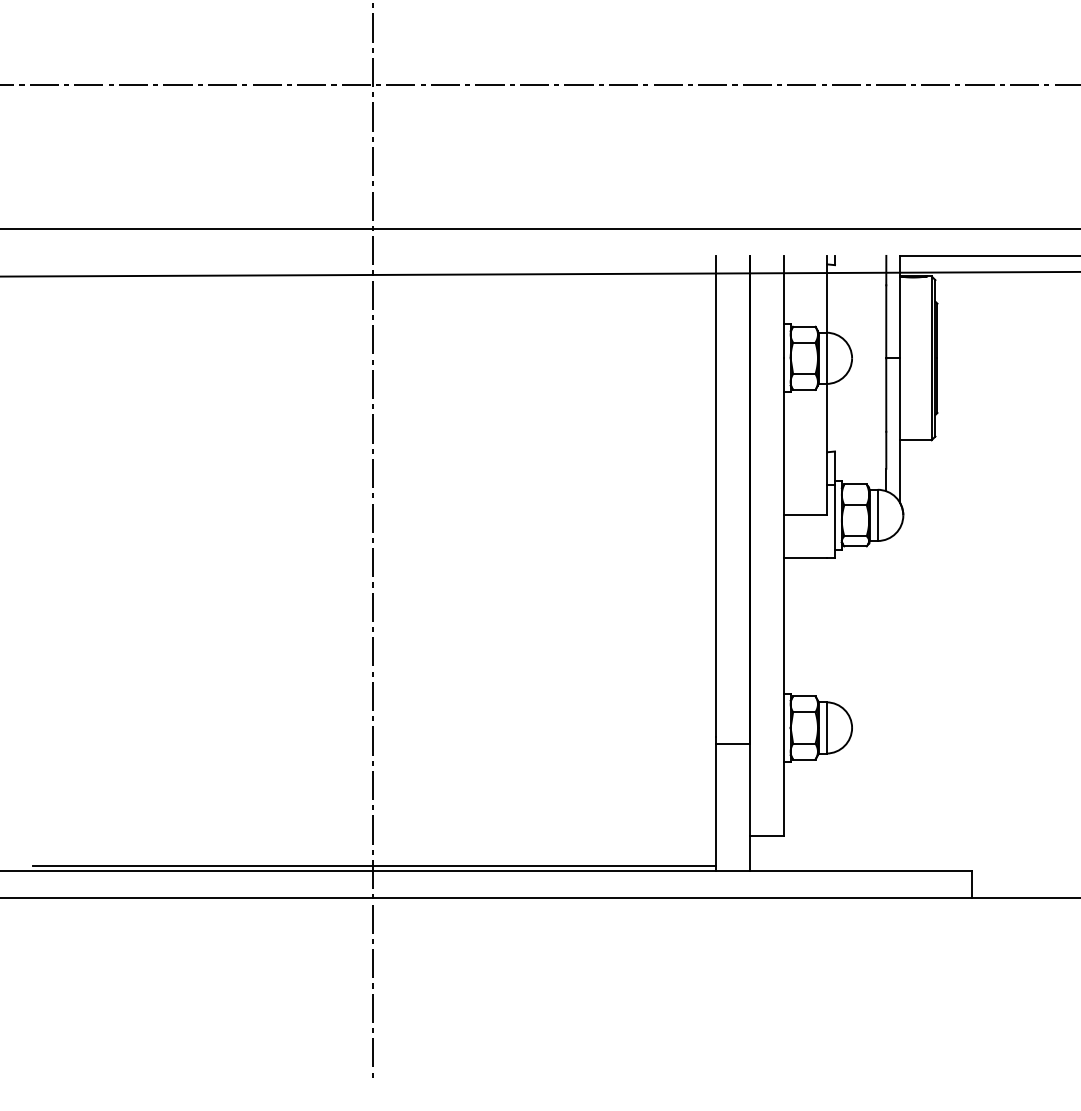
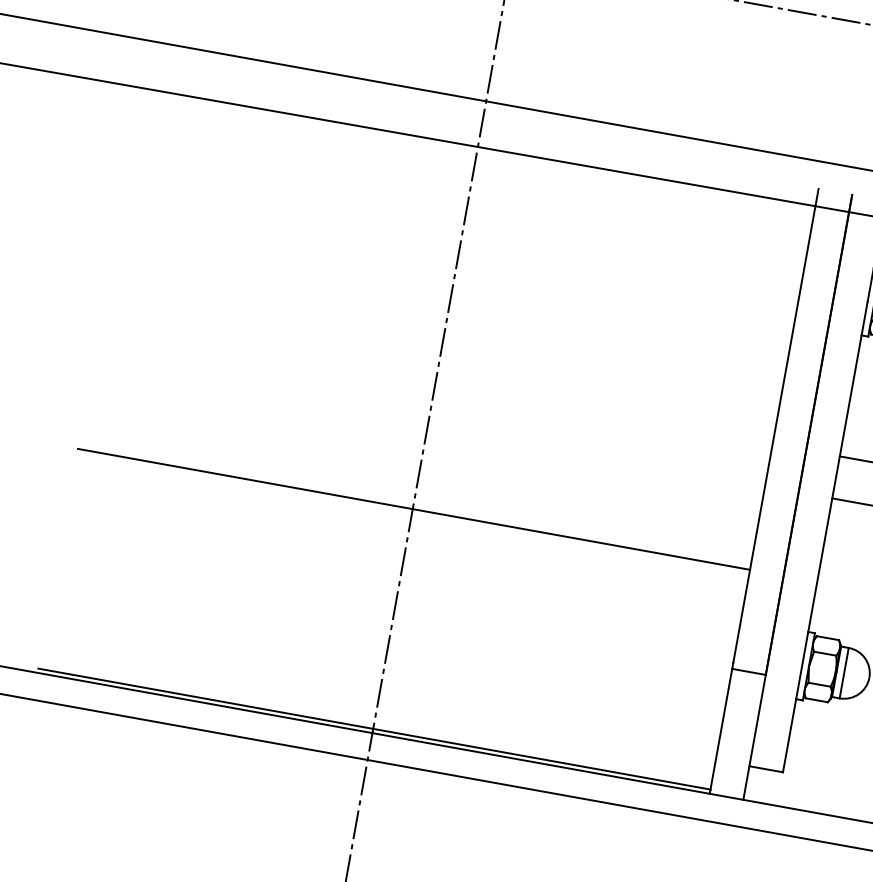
line: (373, 642) -> (413, 508), added

